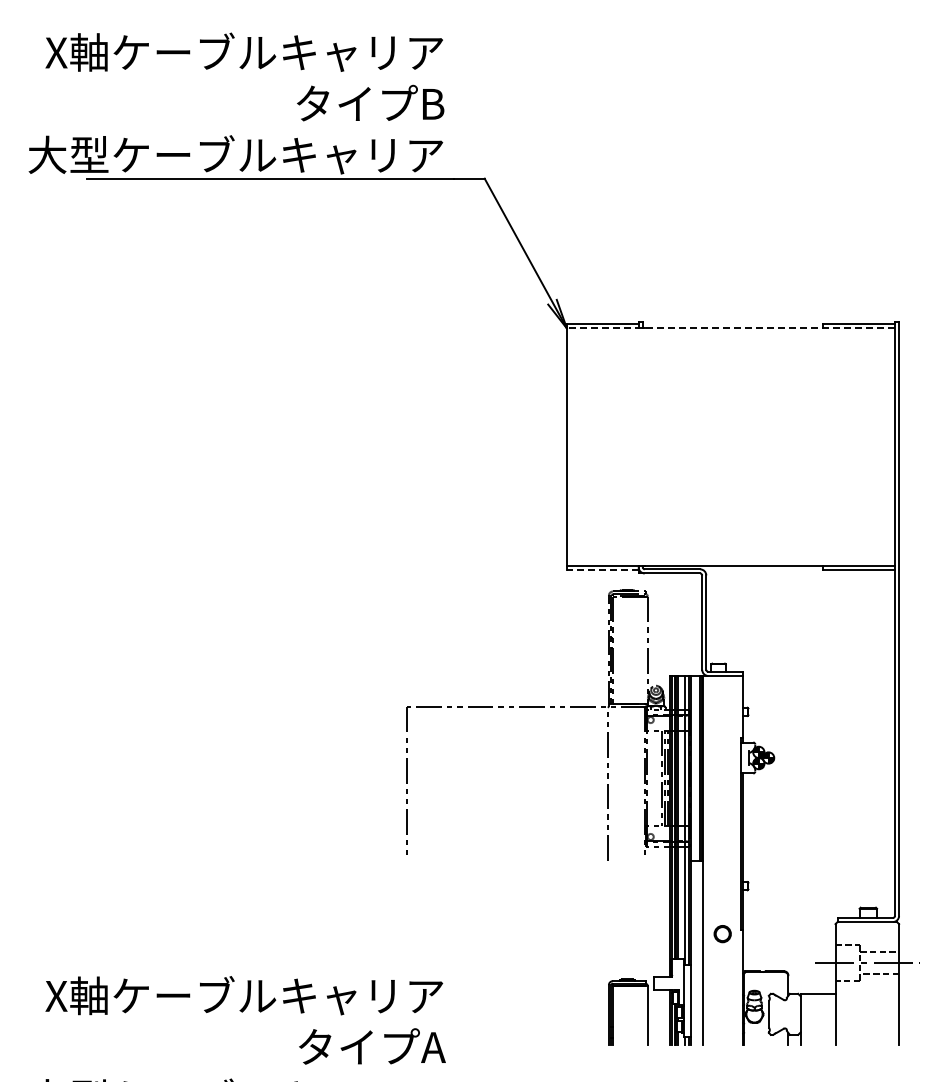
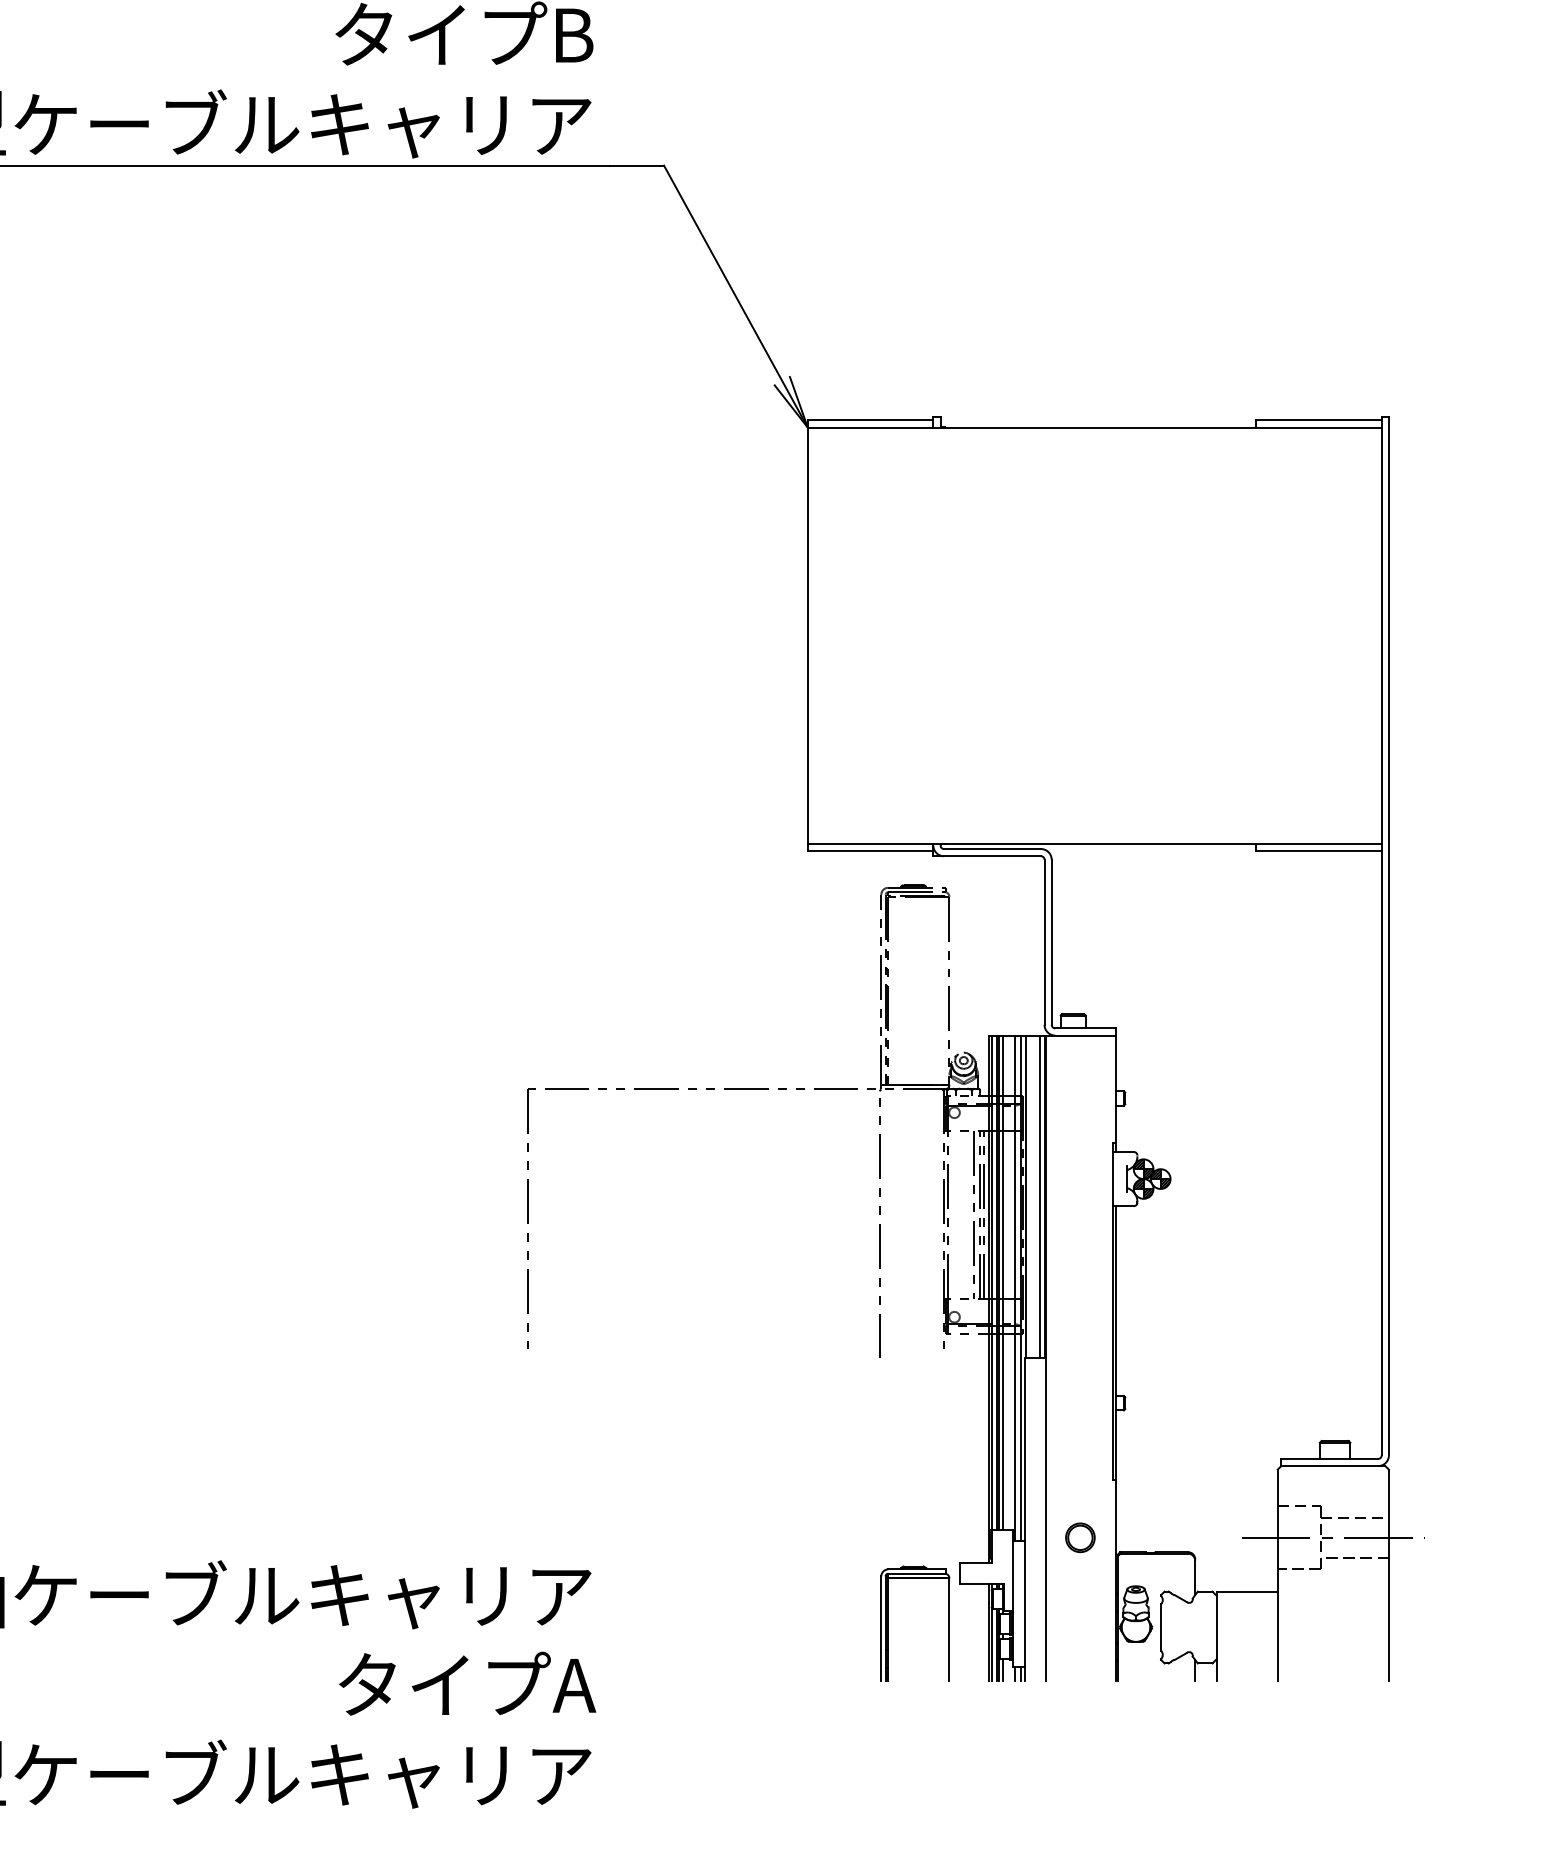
line: (730, 328) -> (1094, 427), dashed -> solid
line: (602, 570) -> (870, 851), dashed -> solid
circle: (722, 934) -> (1080, 1538), moved

